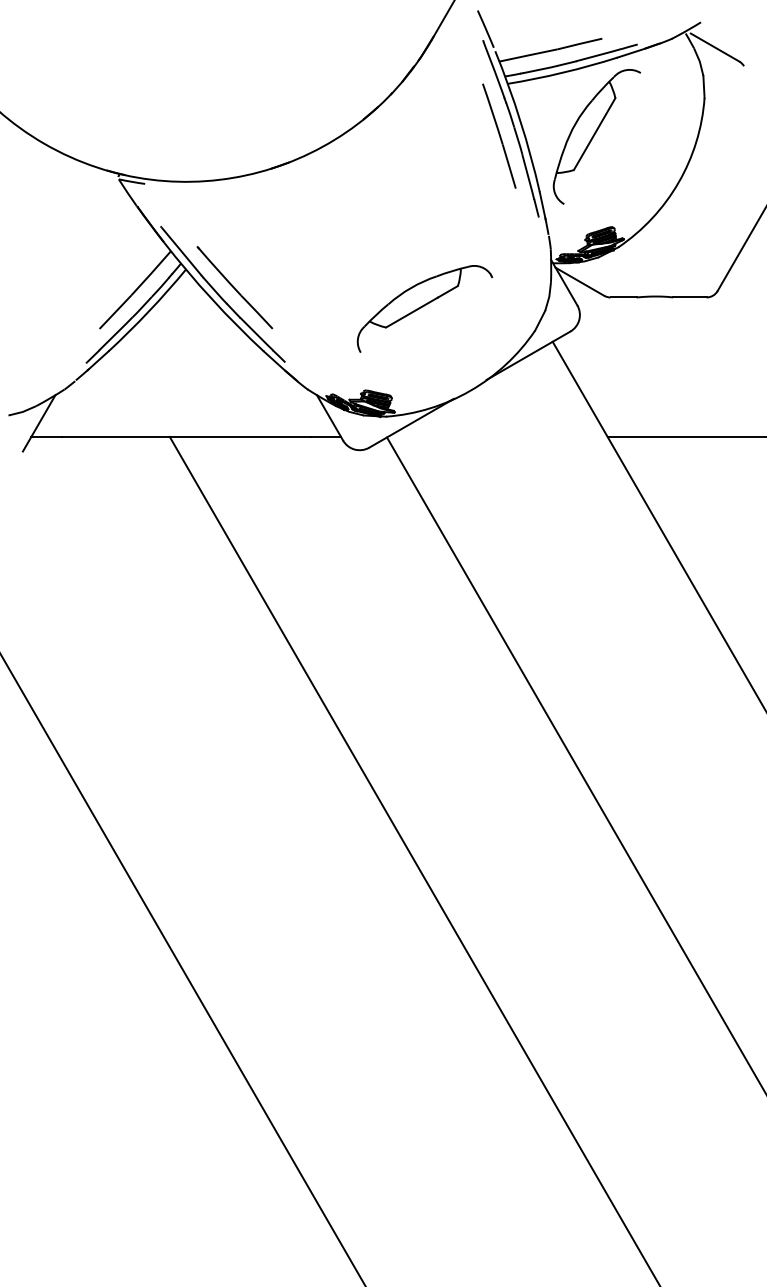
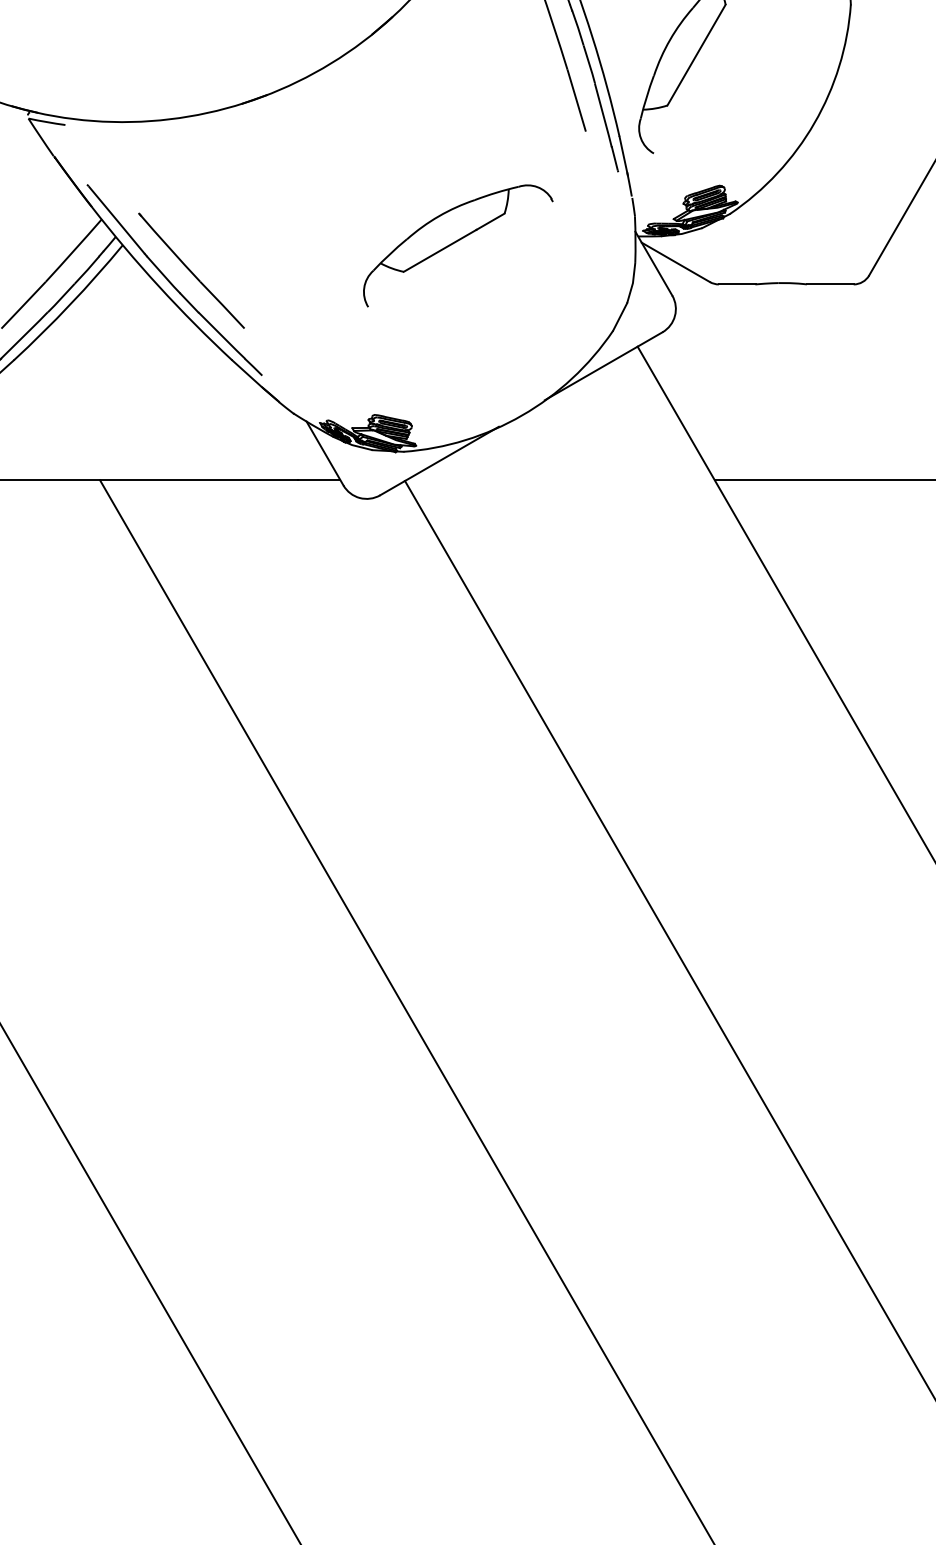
part: (424, 308) -> (457, 245), moved

